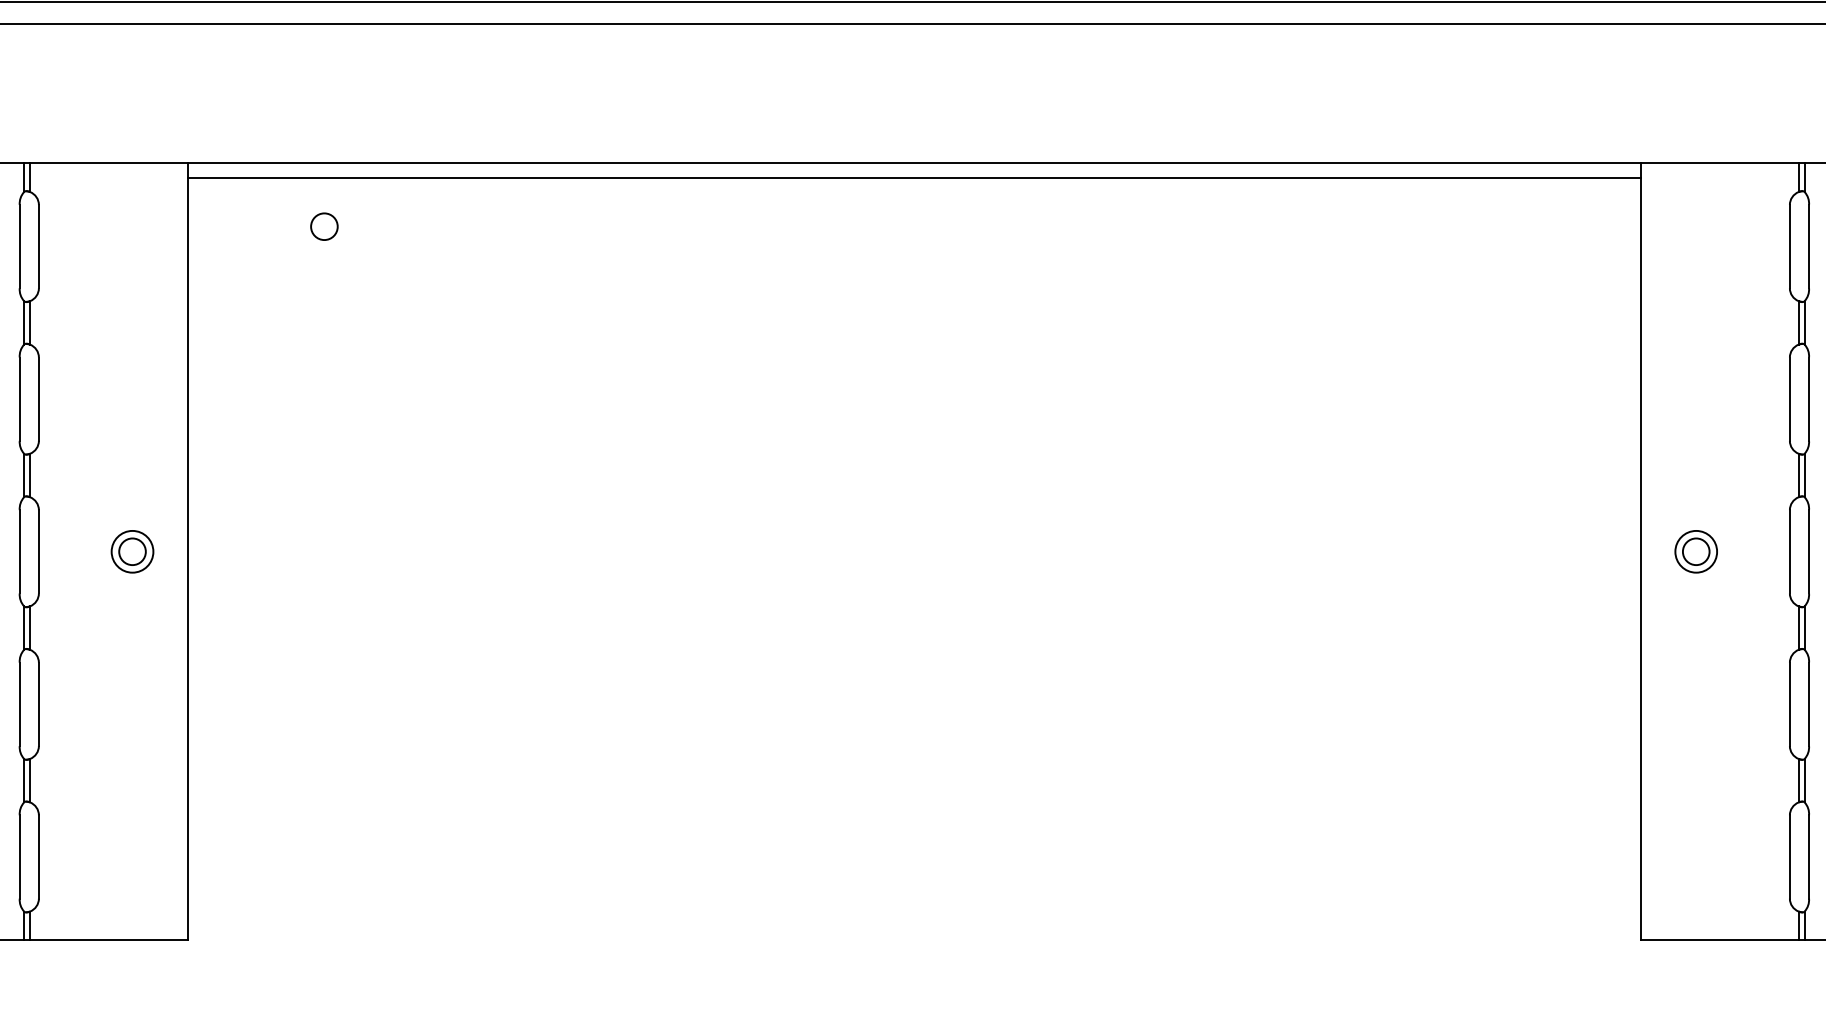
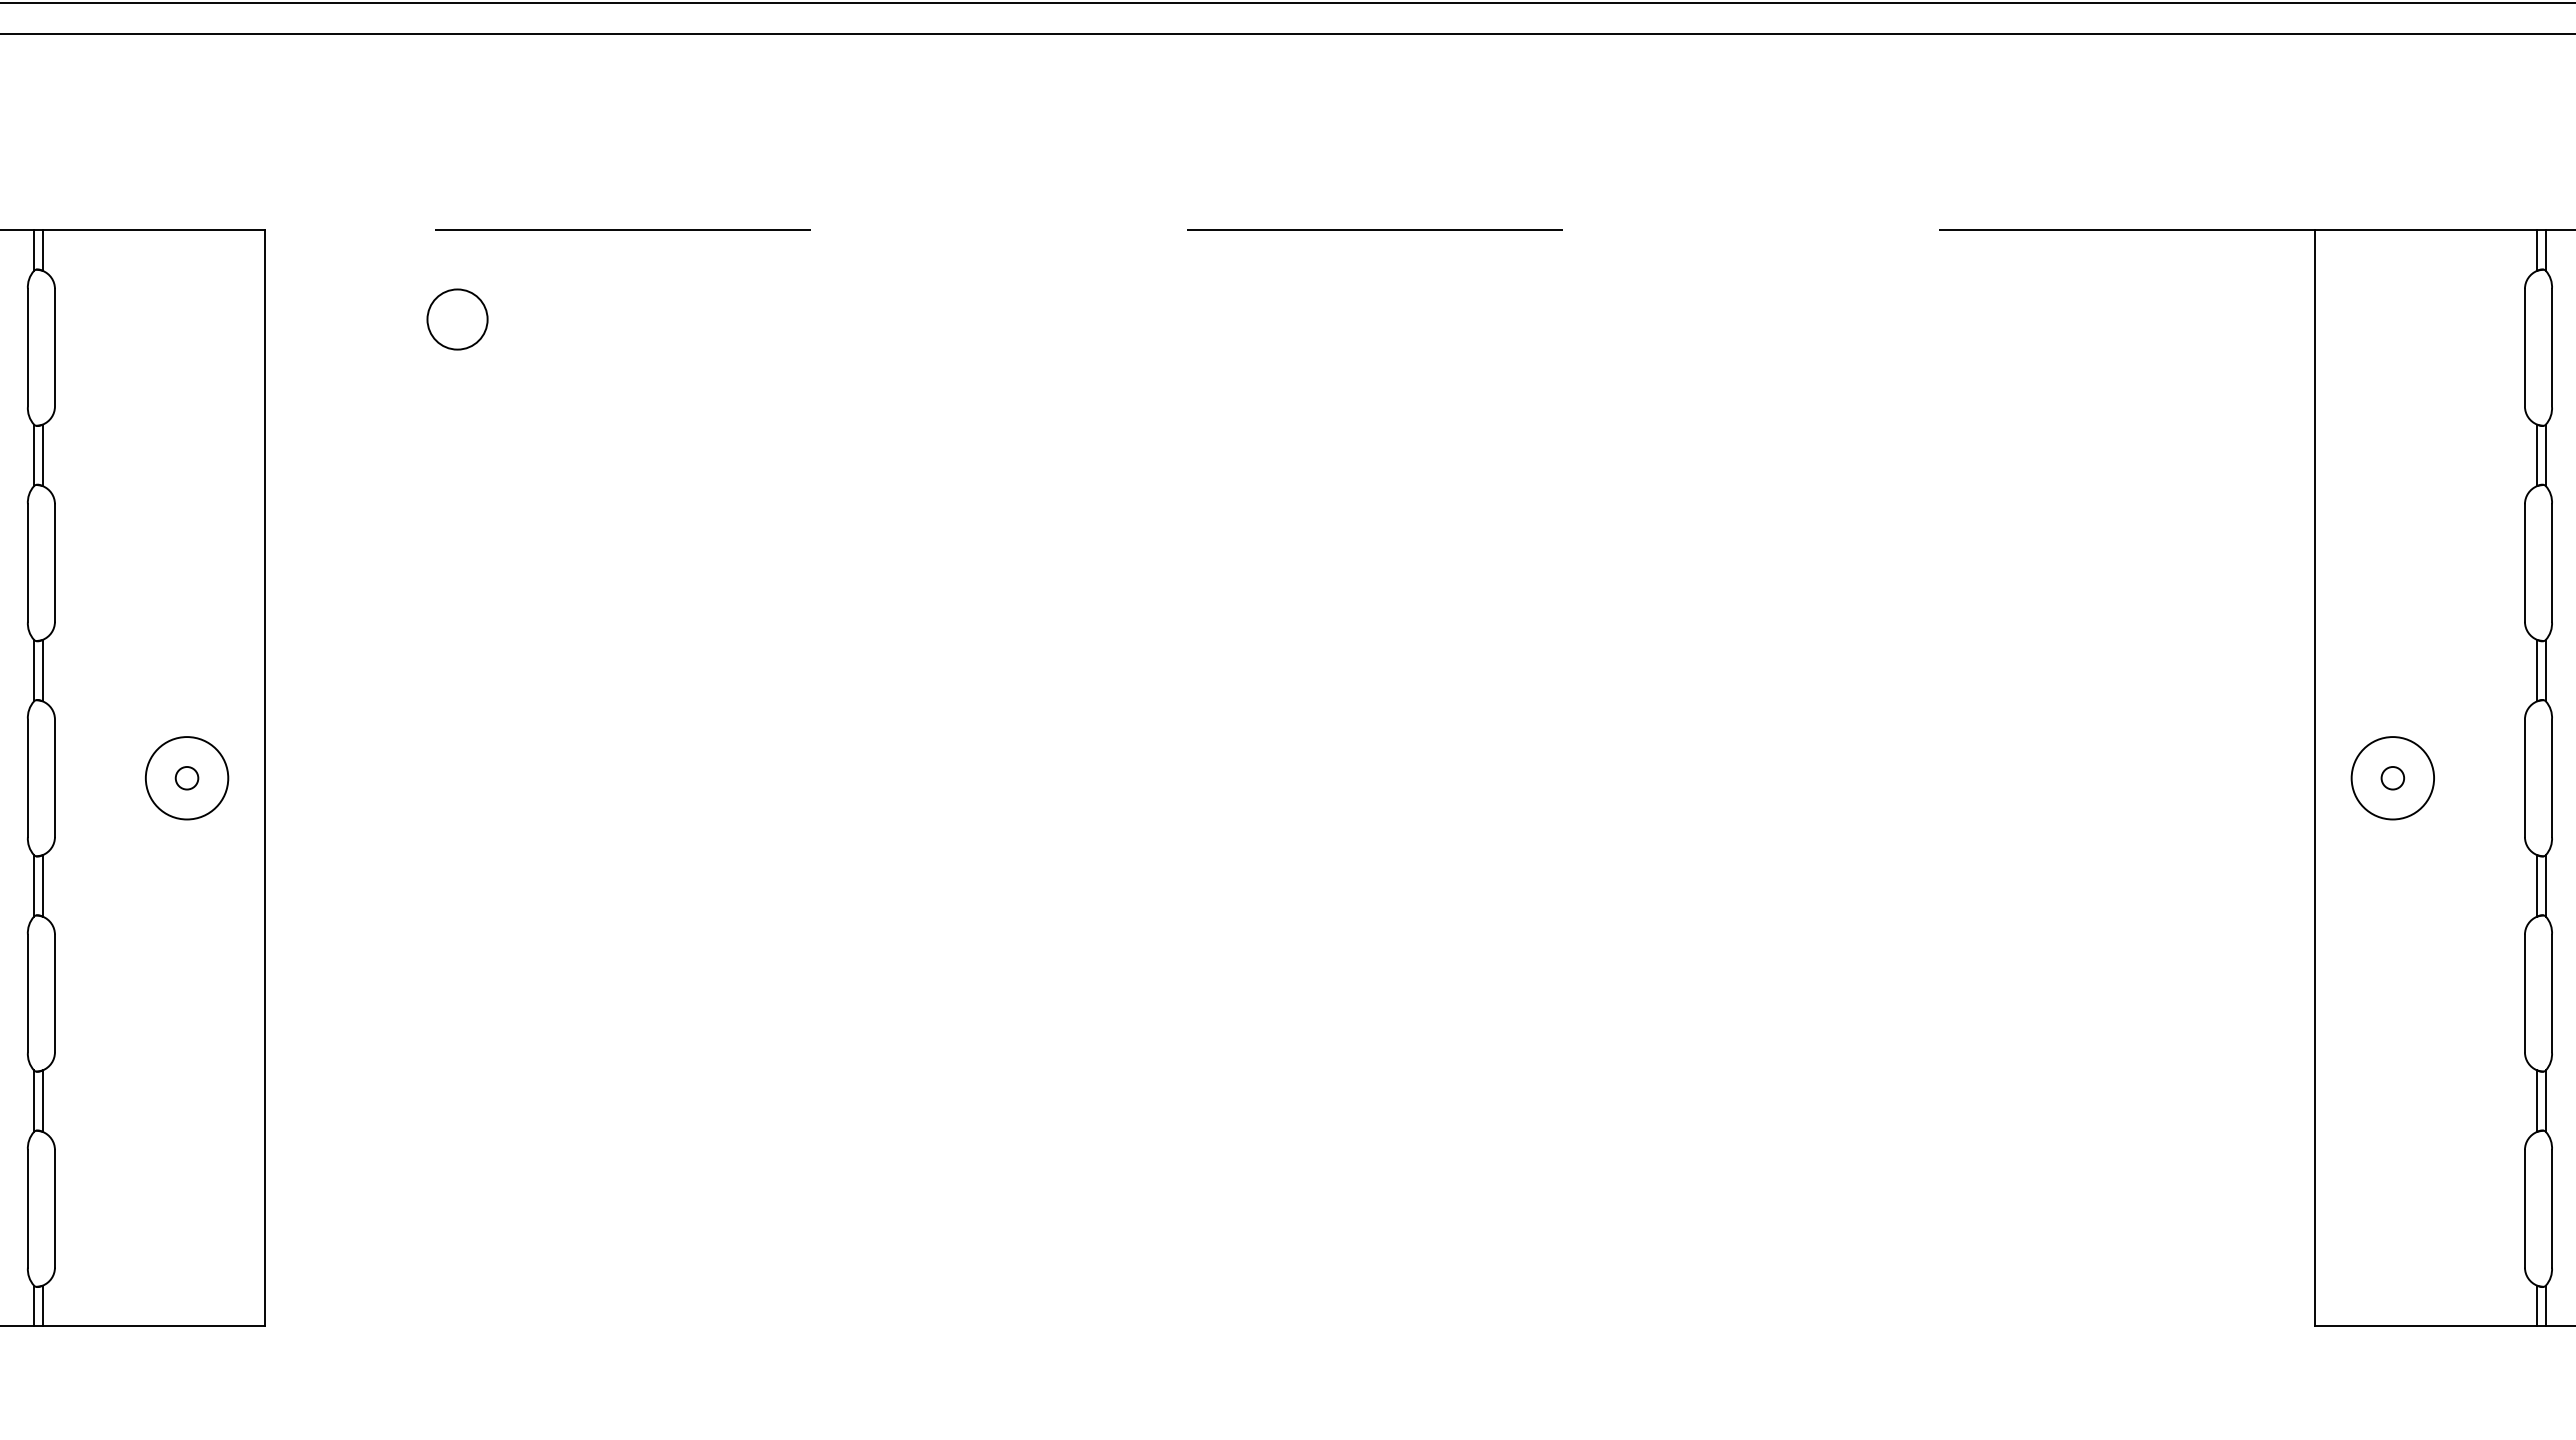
line: (914, 163) -> (1289, 230), solid -> dashed
line: (914, 178) -> (1289, 251), removed
circle: (324, 226) -> (457, 319), size x1.6
circle: (132, 551) -> (186, 777), size x1.4
circle: (132, 551) -> (186, 778), size x0.6
circle: (1695, 551) -> (2392, 777), size x1.4
circle: (1695, 551) -> (2392, 778), size x0.6

